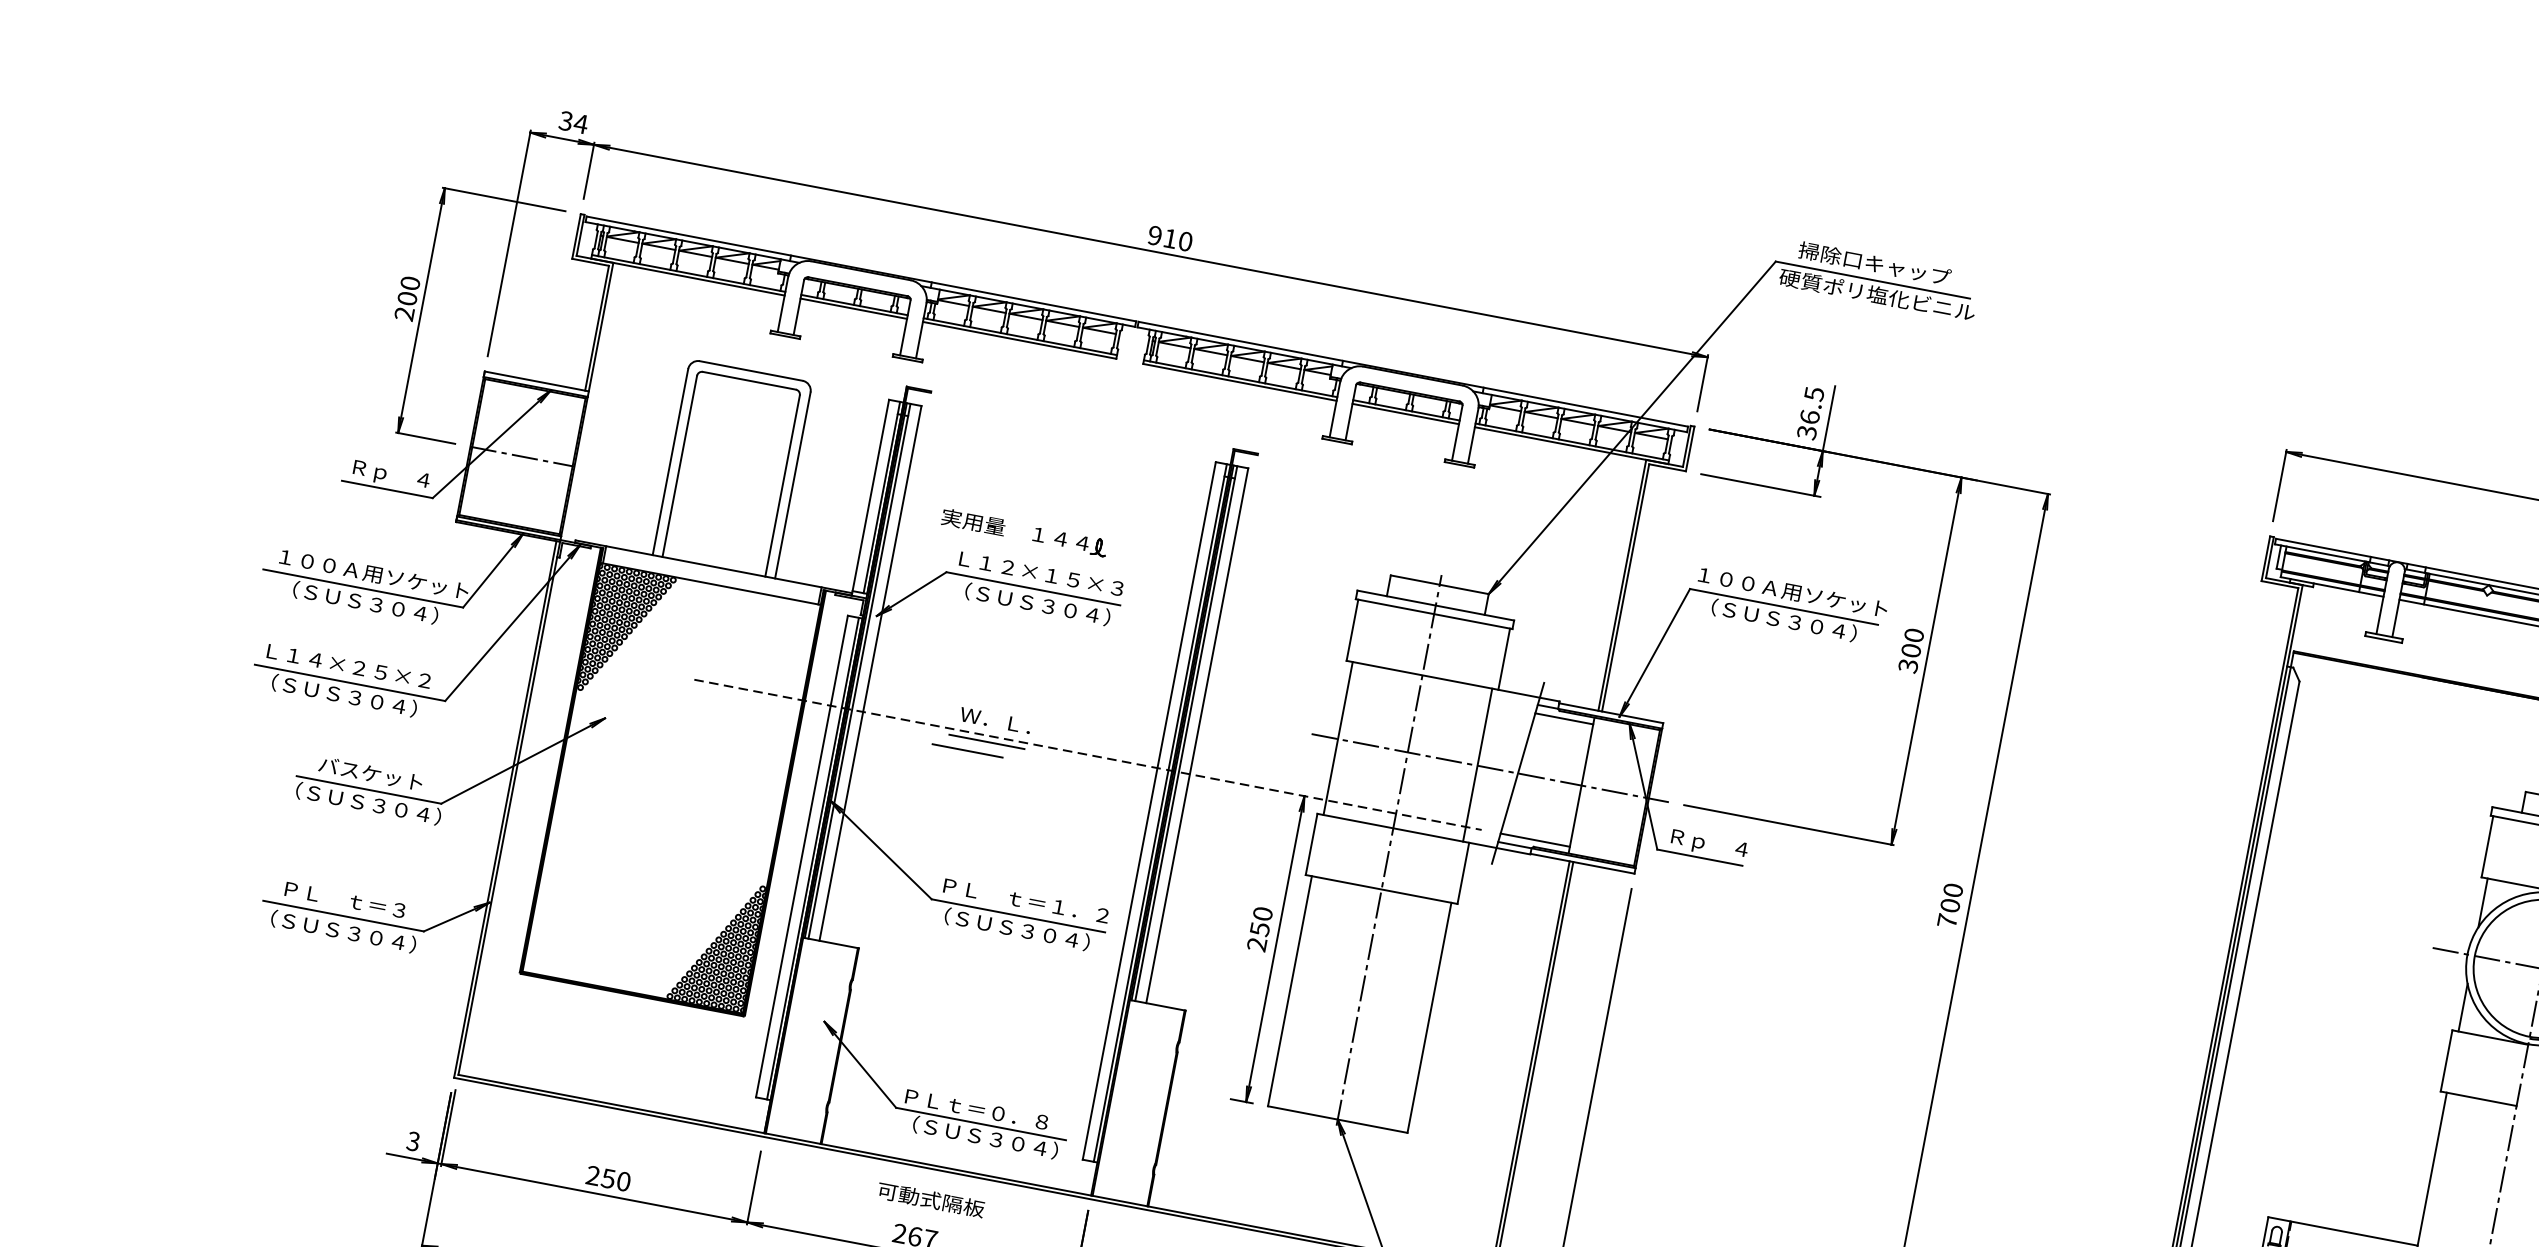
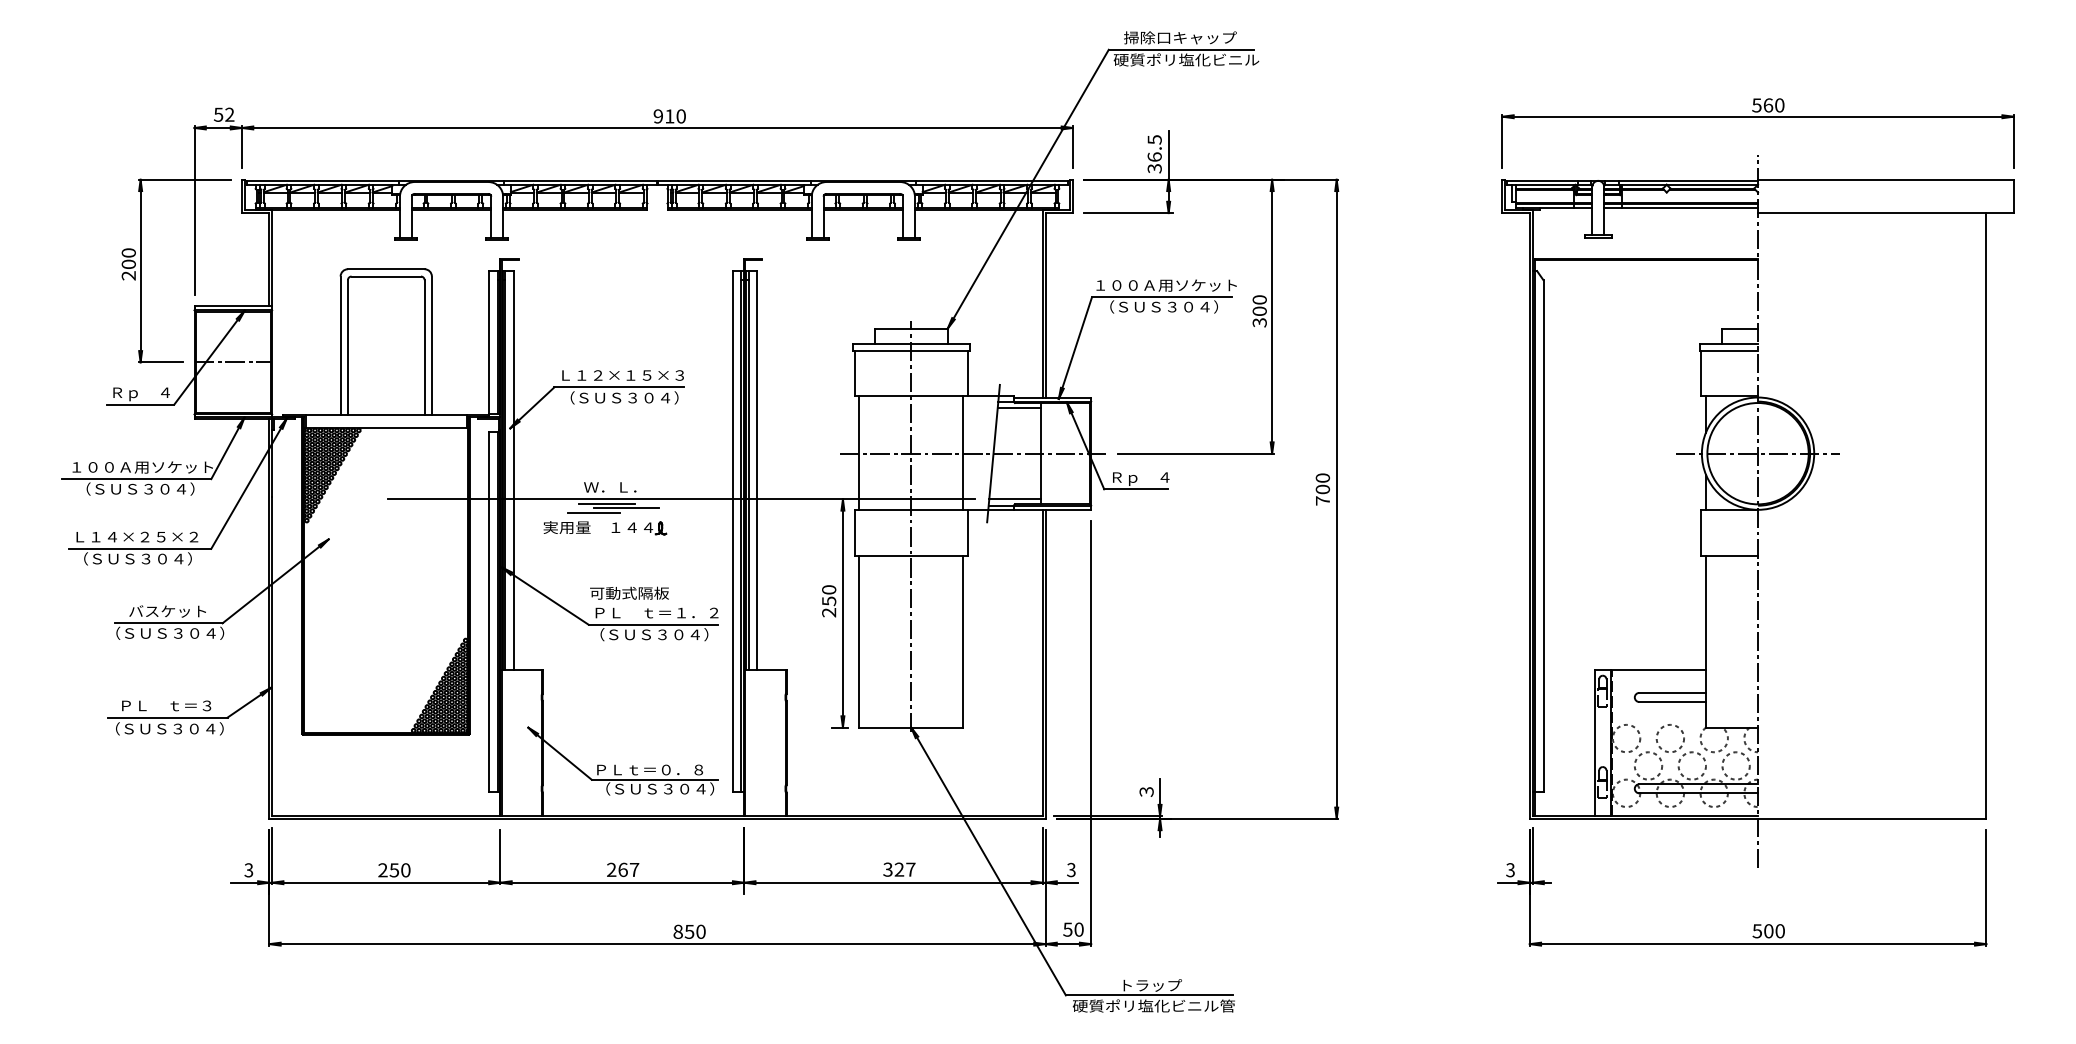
text: (574, 122) -> (224, 114), 34 -> 52
part: (1031, 540) -> (611, 532), moved
line: (1012, 753) -> (626, 508), added
line: (1088, 755) -> (681, 499), dashed -> solid
text: (931, 1198) -> (629, 592), moved

